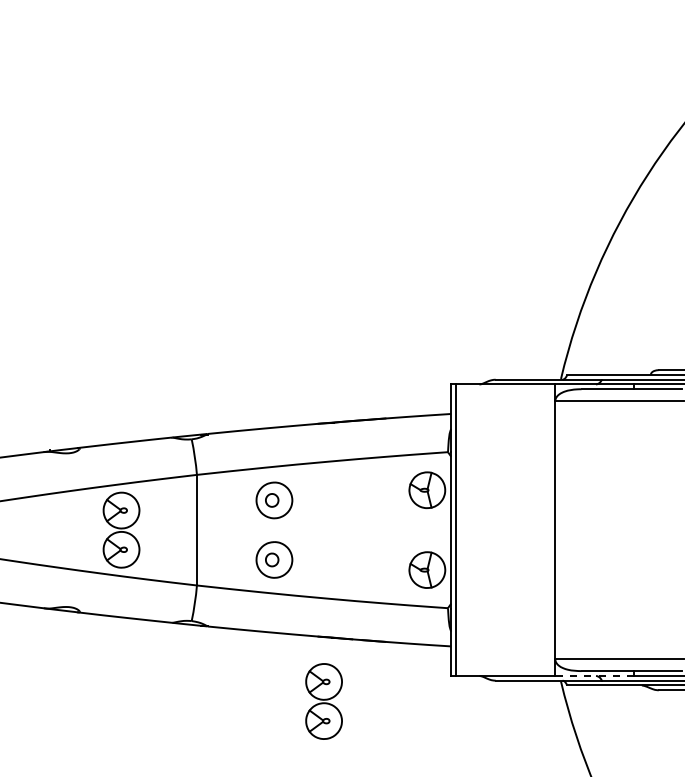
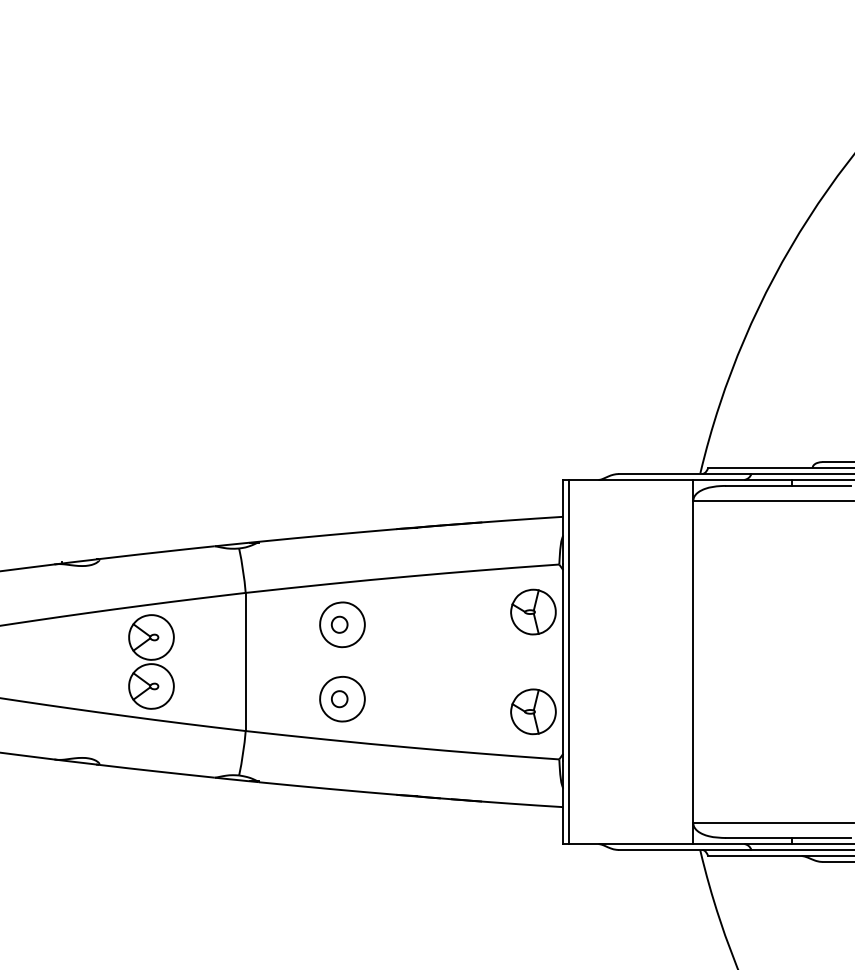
line: (594, 676) -> (742, 844), dashed -> solid
part: (324, 701) -> (404, 875), removed

